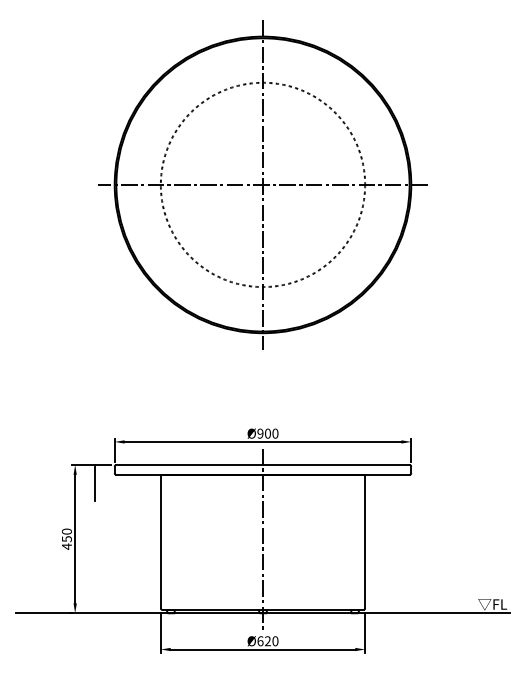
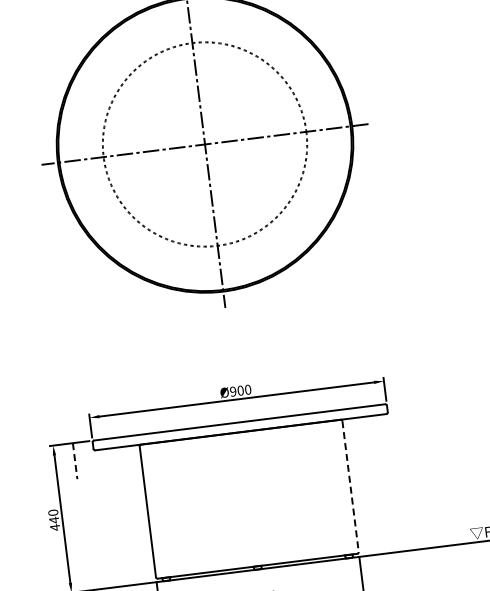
line: (94, 483) -> (74, 461), solid -> dashed
text: (66, 538) -> (53, 519), 450 -> 440
line: (263, 538) -> (249, 495), removed
line: (365, 542) -> (350, 486), solid -> dashed

